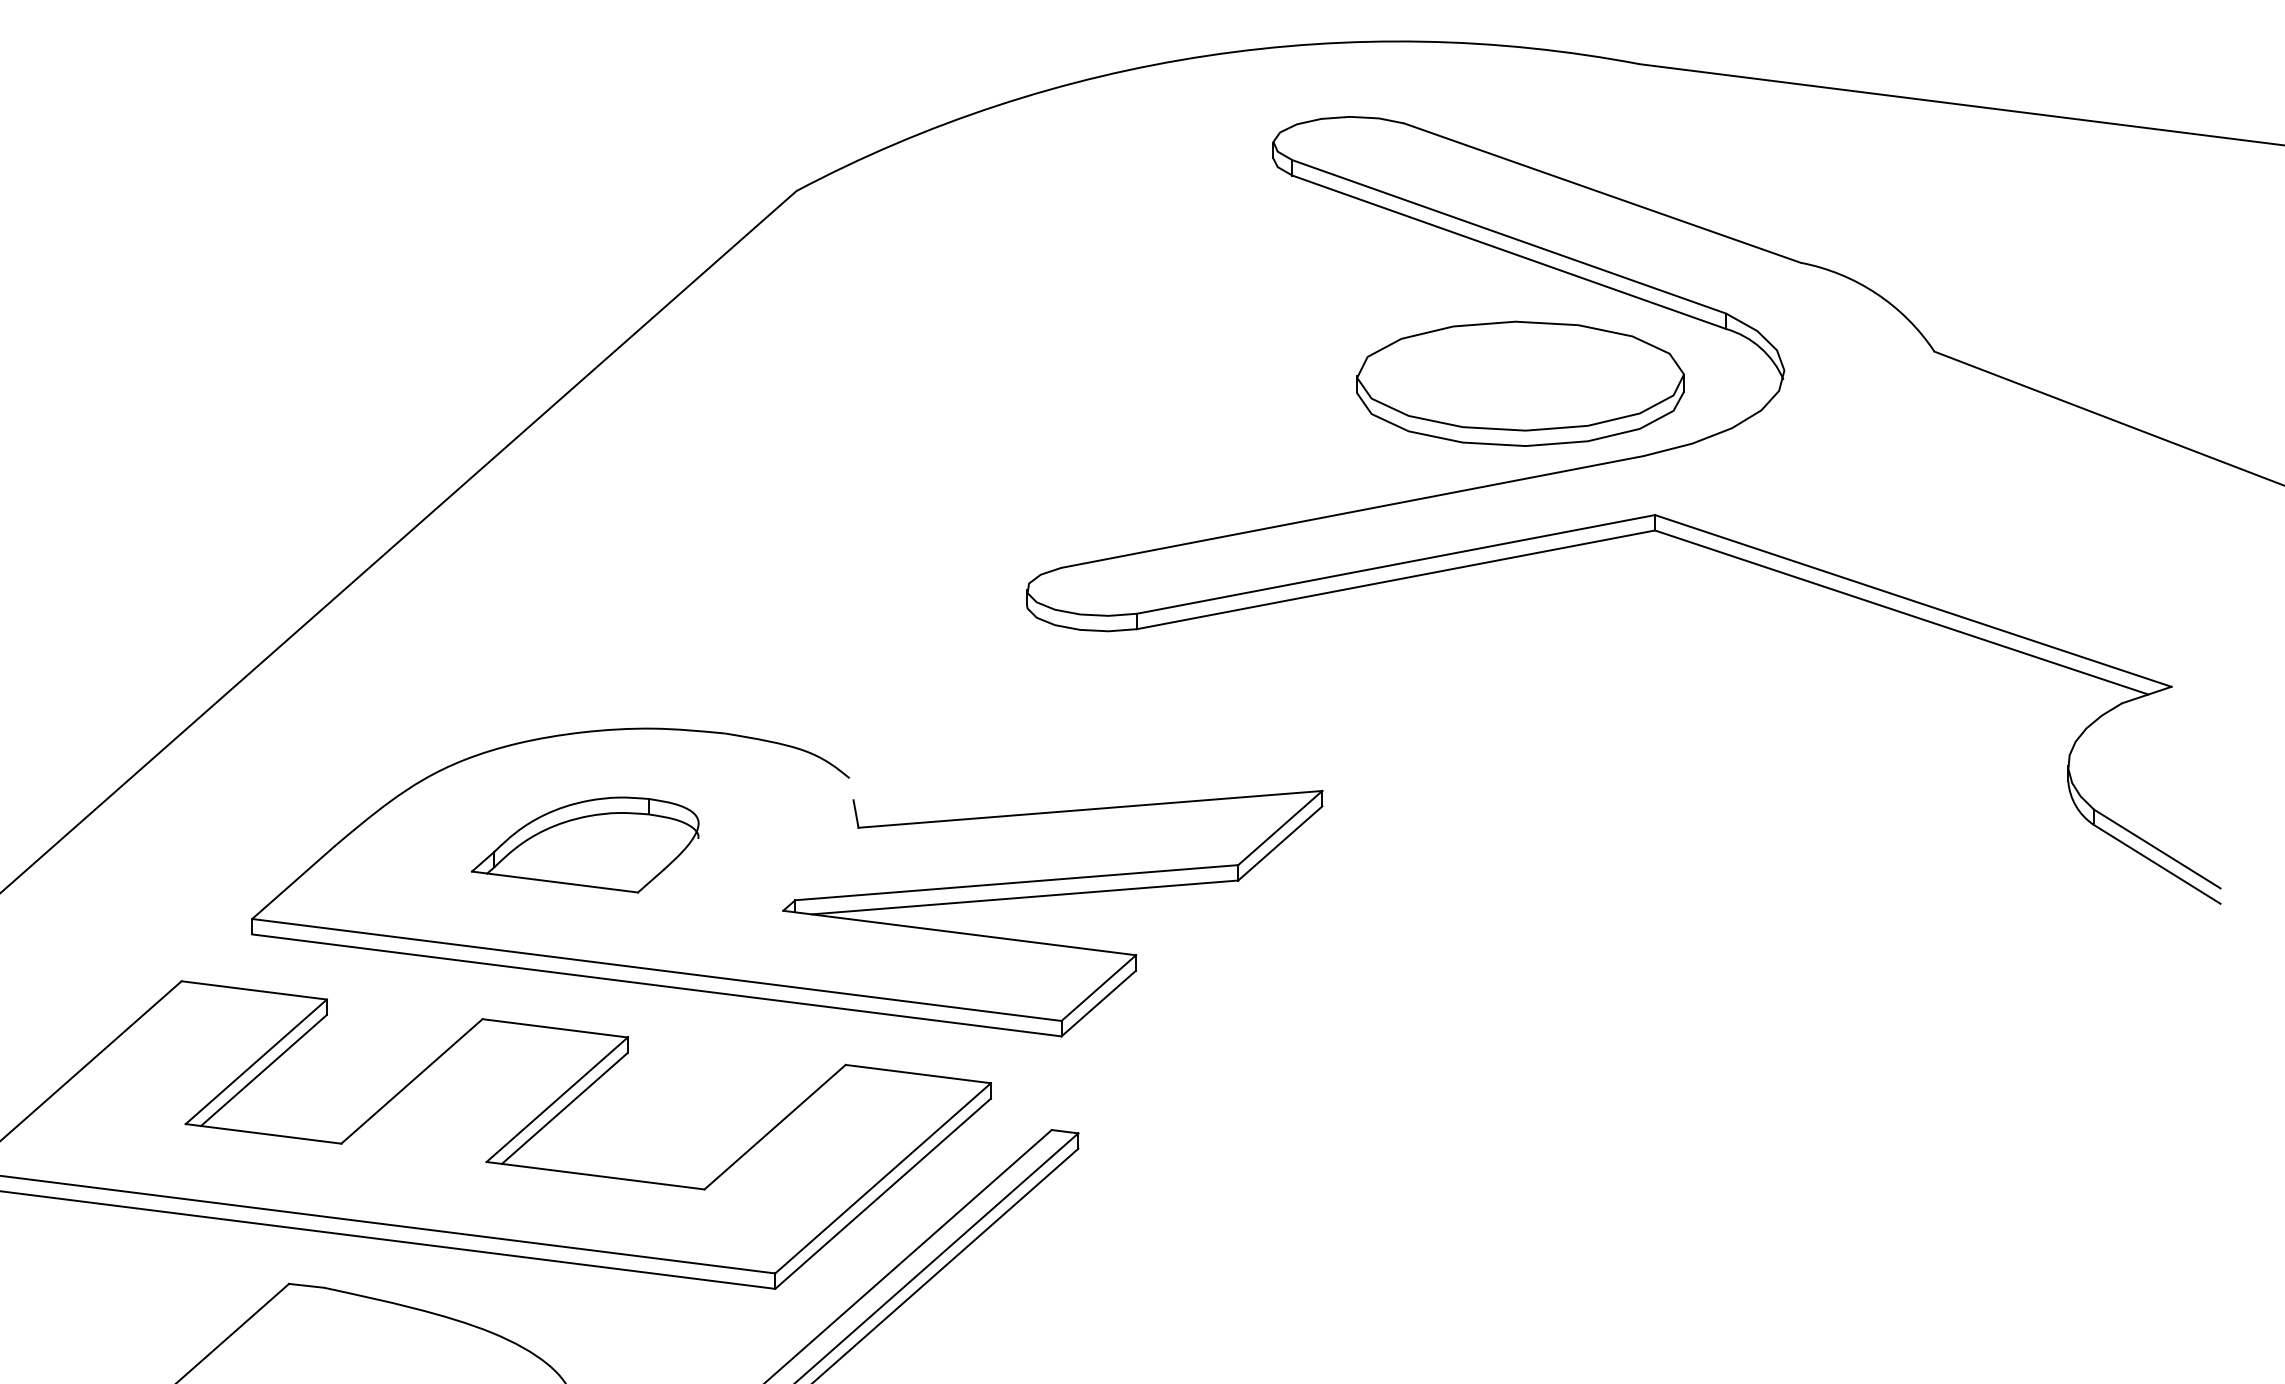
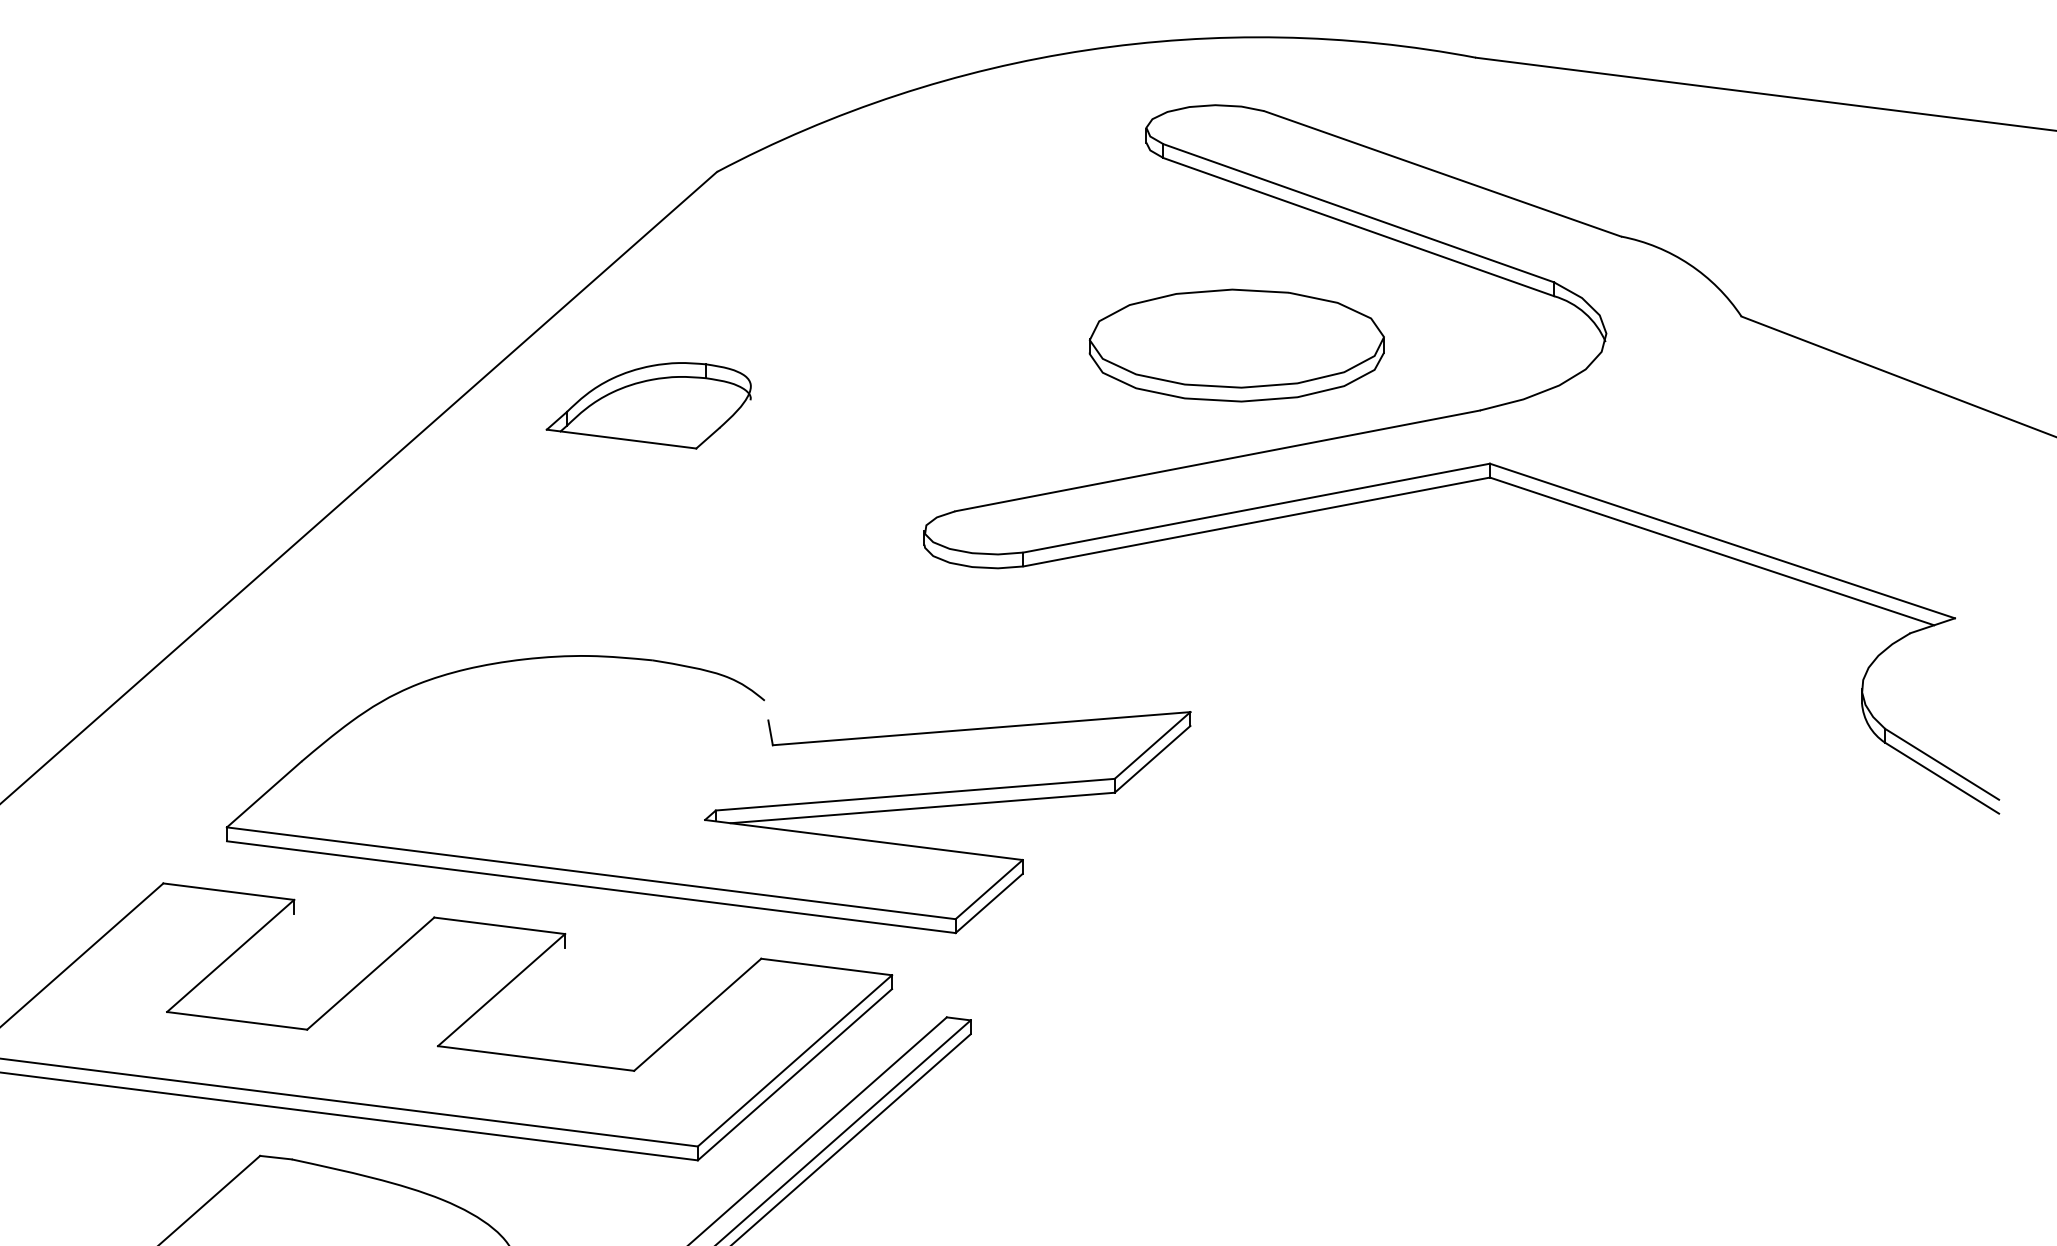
part: (1520, 383) -> (1236, 345), moved
part: (584, 844) -> (648, 405), moved
line: (263, 1070) -> (237, 963), removed
line: (564, 1107) -> (508, 997), removed

